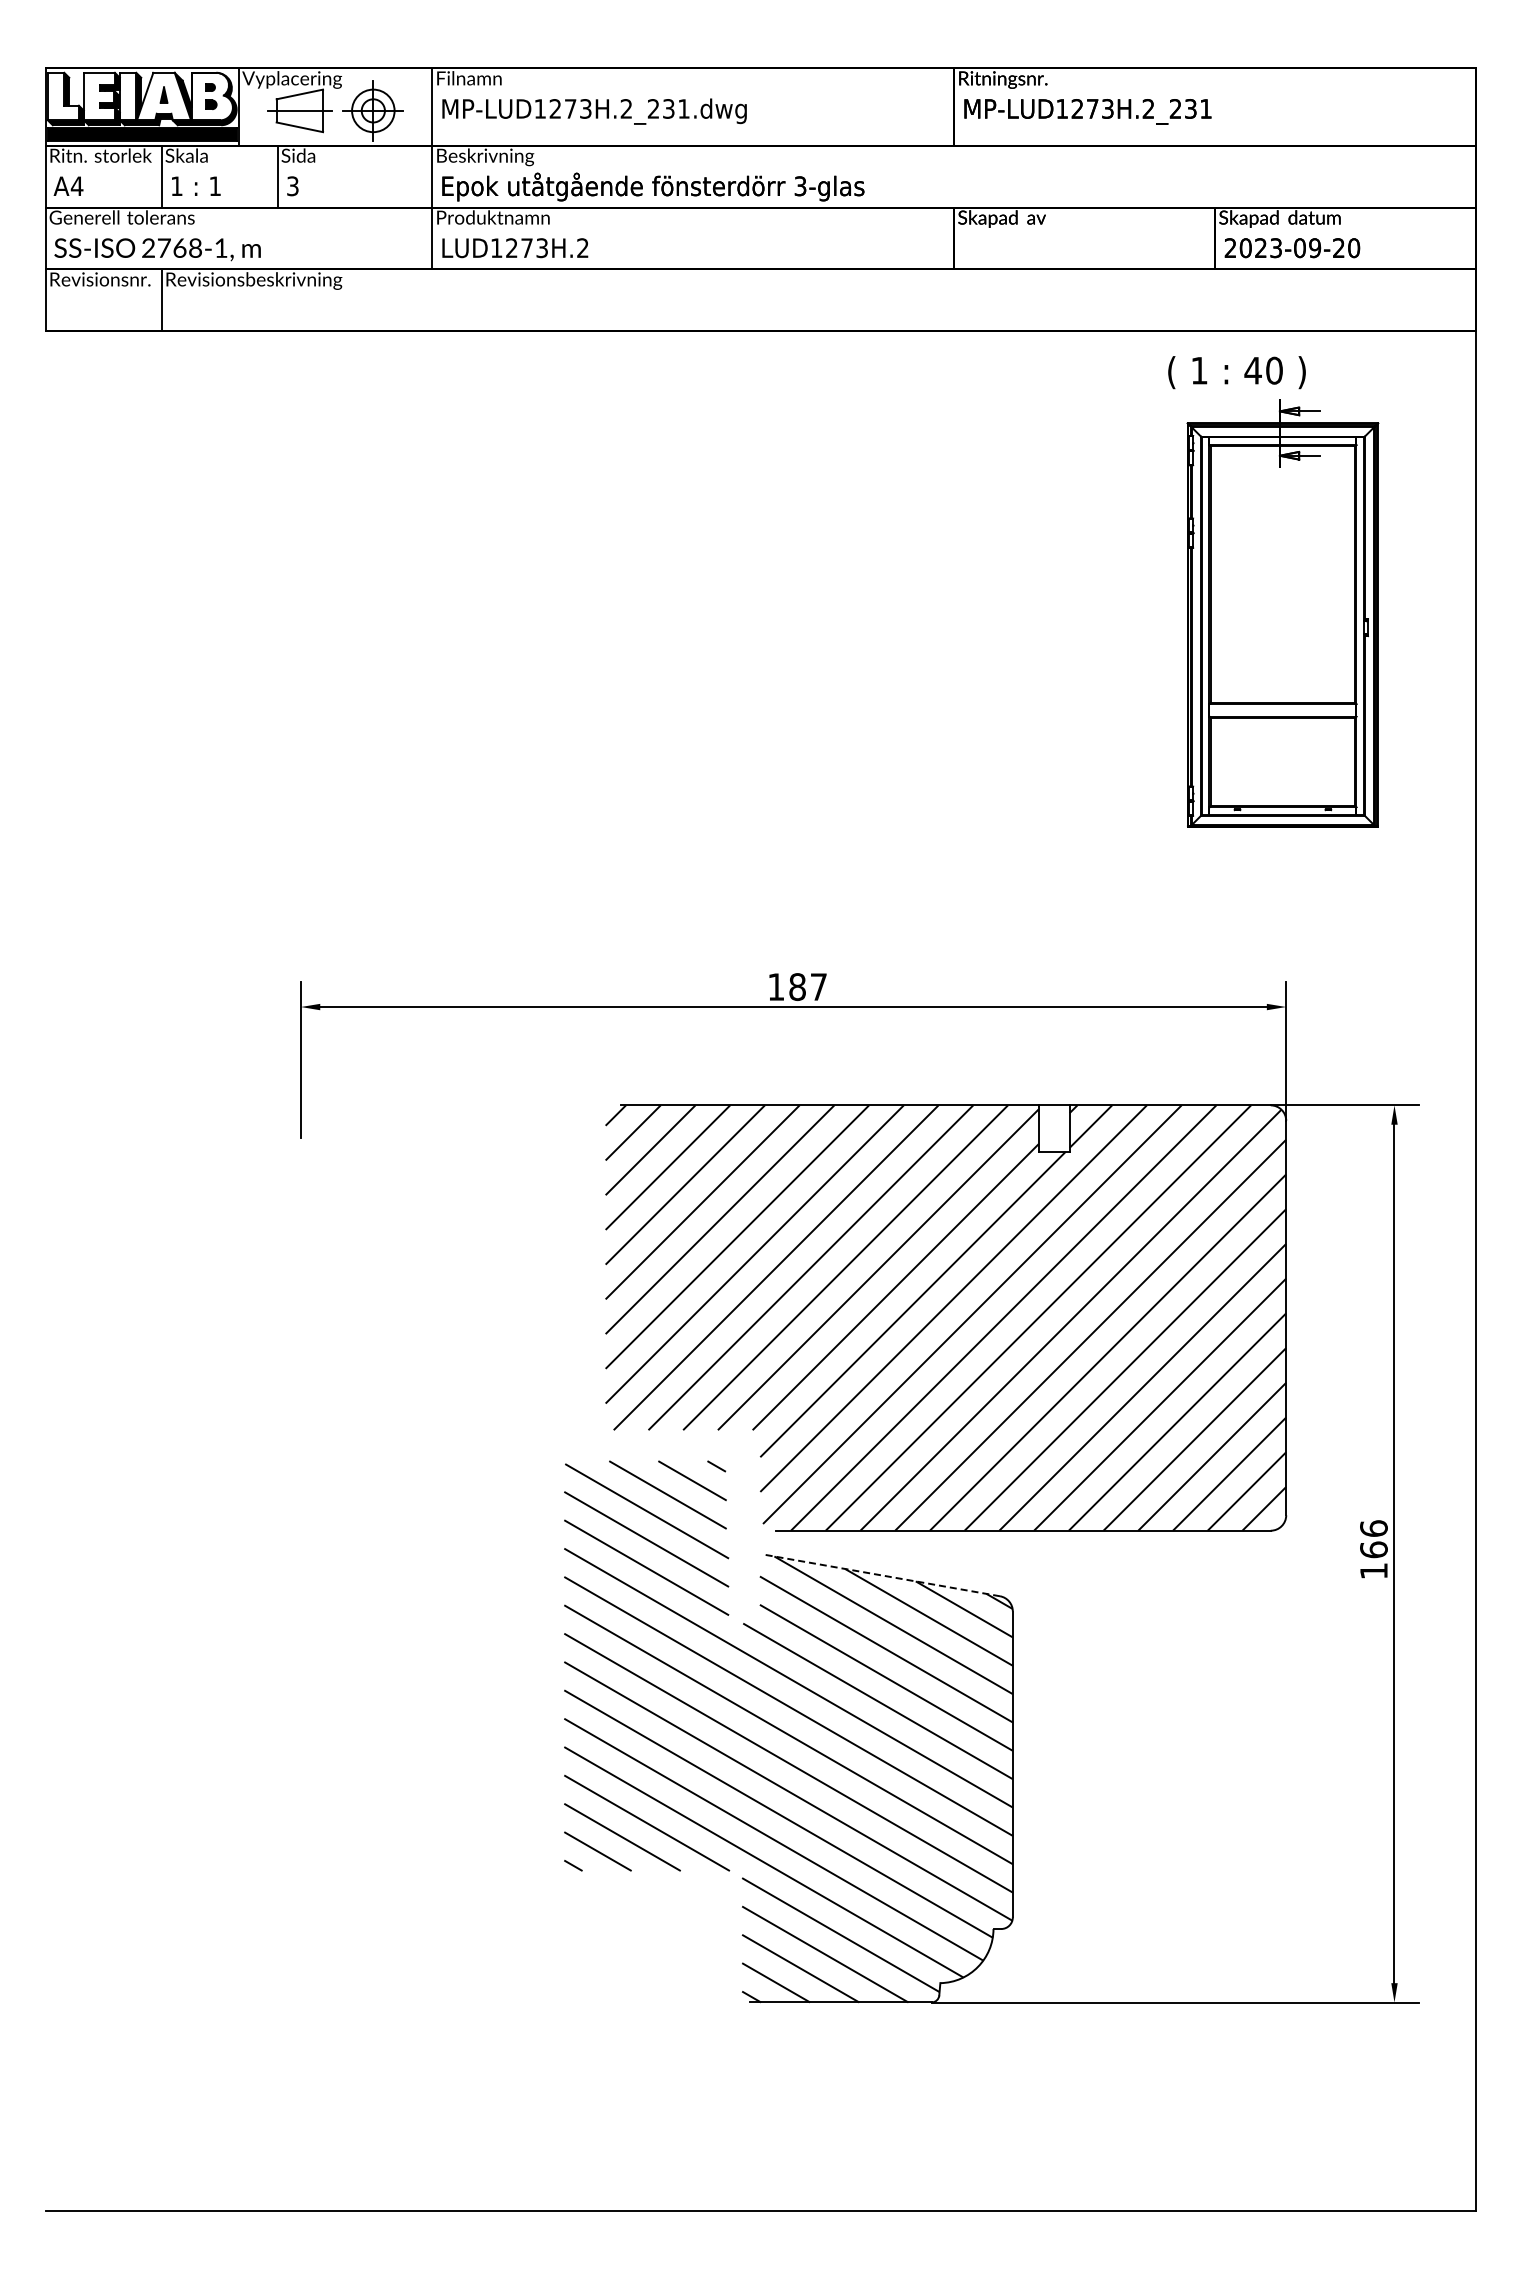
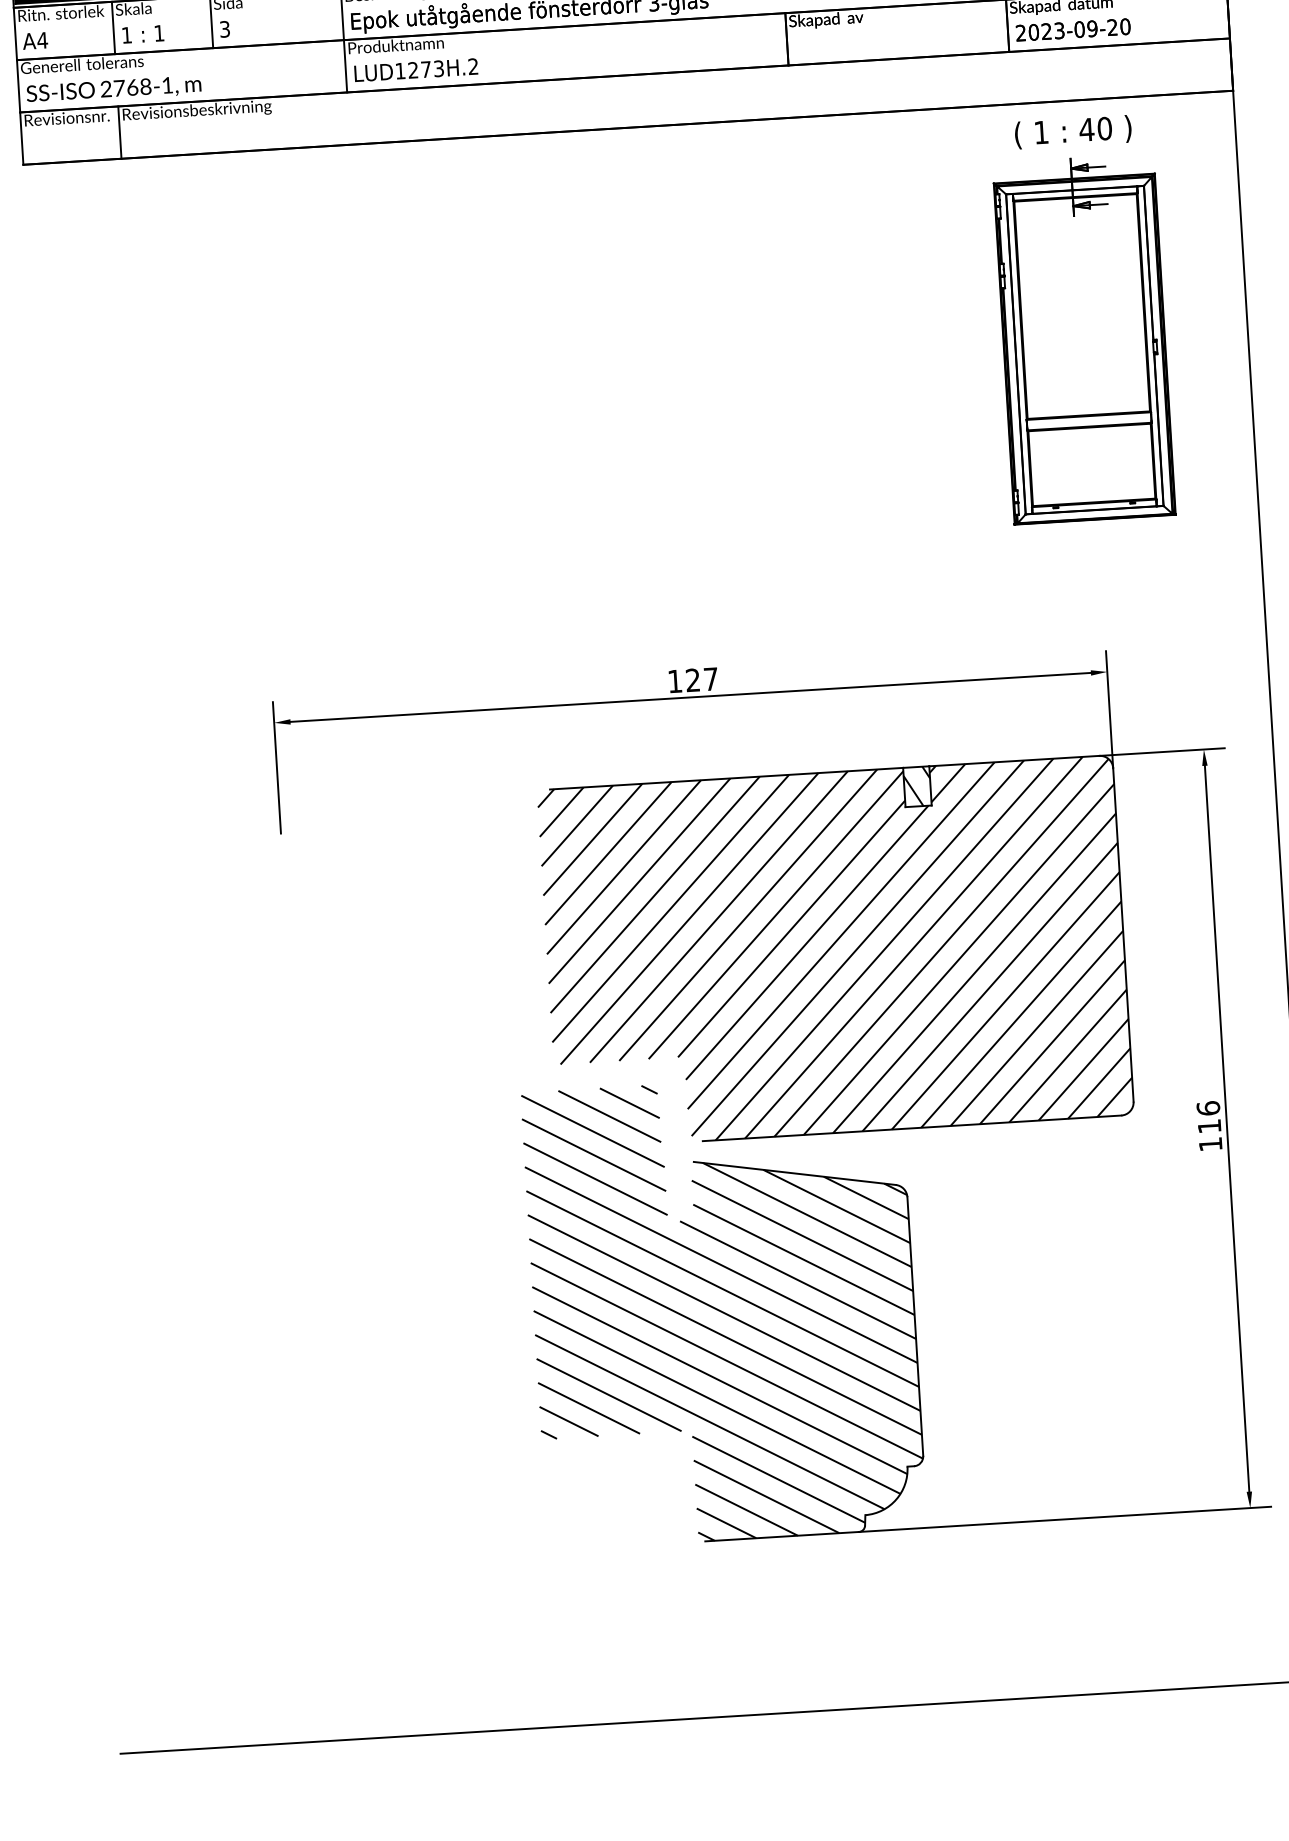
text: (1236, 372) -> (1072, 132), moved
text: (797, 987) -> (693, 680), 187 -> 127
hatch: (1053, 1128) -> (916, 786), added
text: (1373, 1549) -> (1209, 1126), 166 -> 116
line: (881, 1575) -> (794, 1173), dashed -> solid

